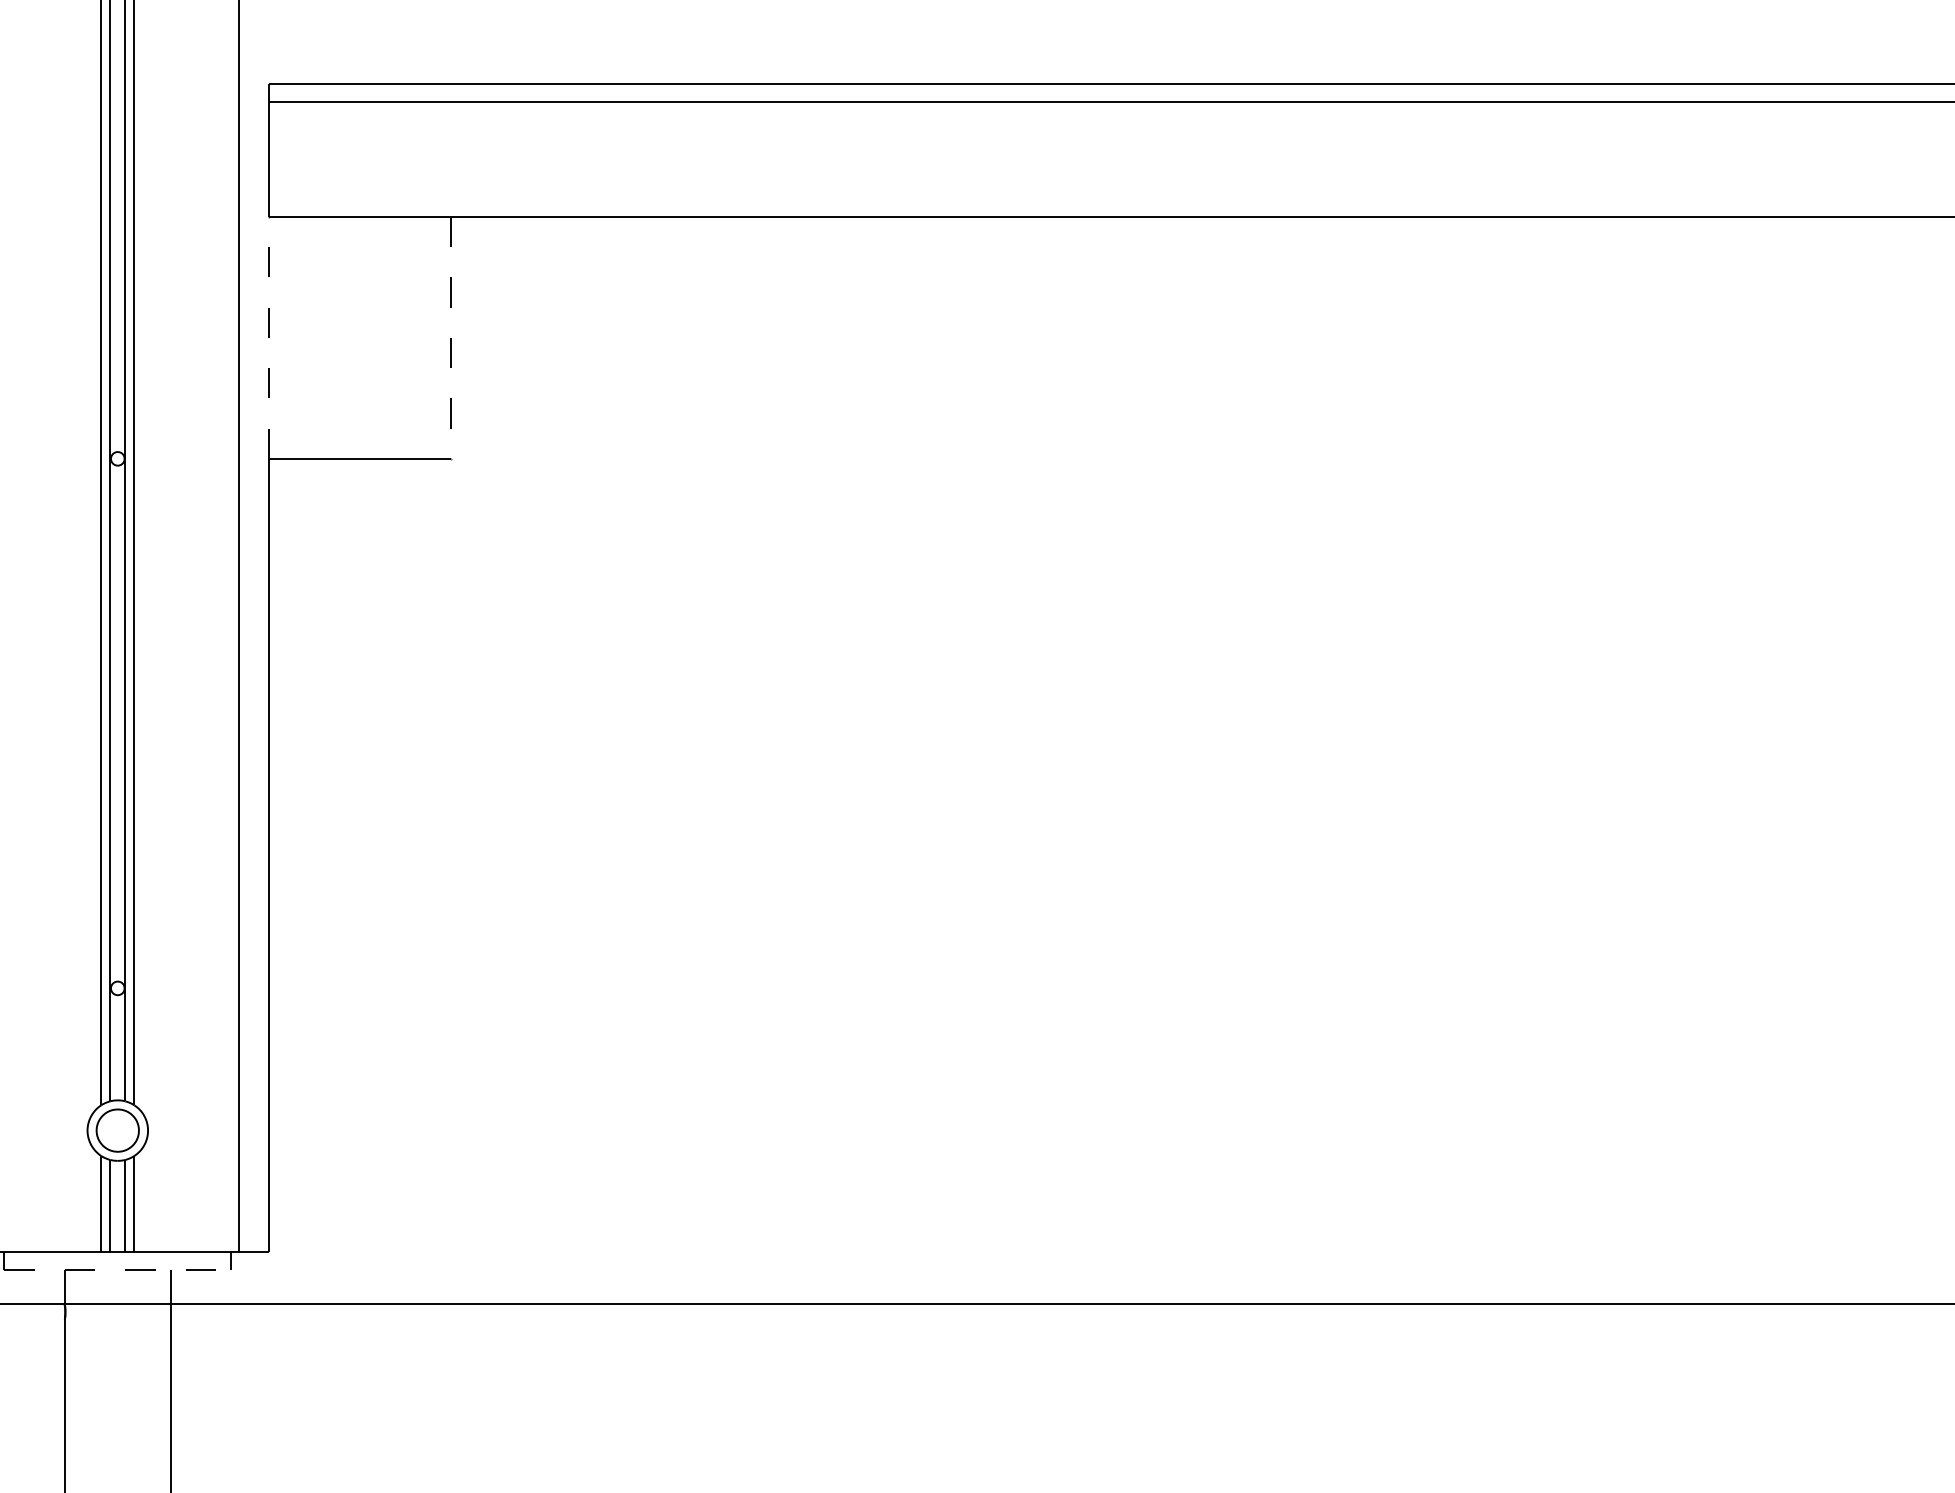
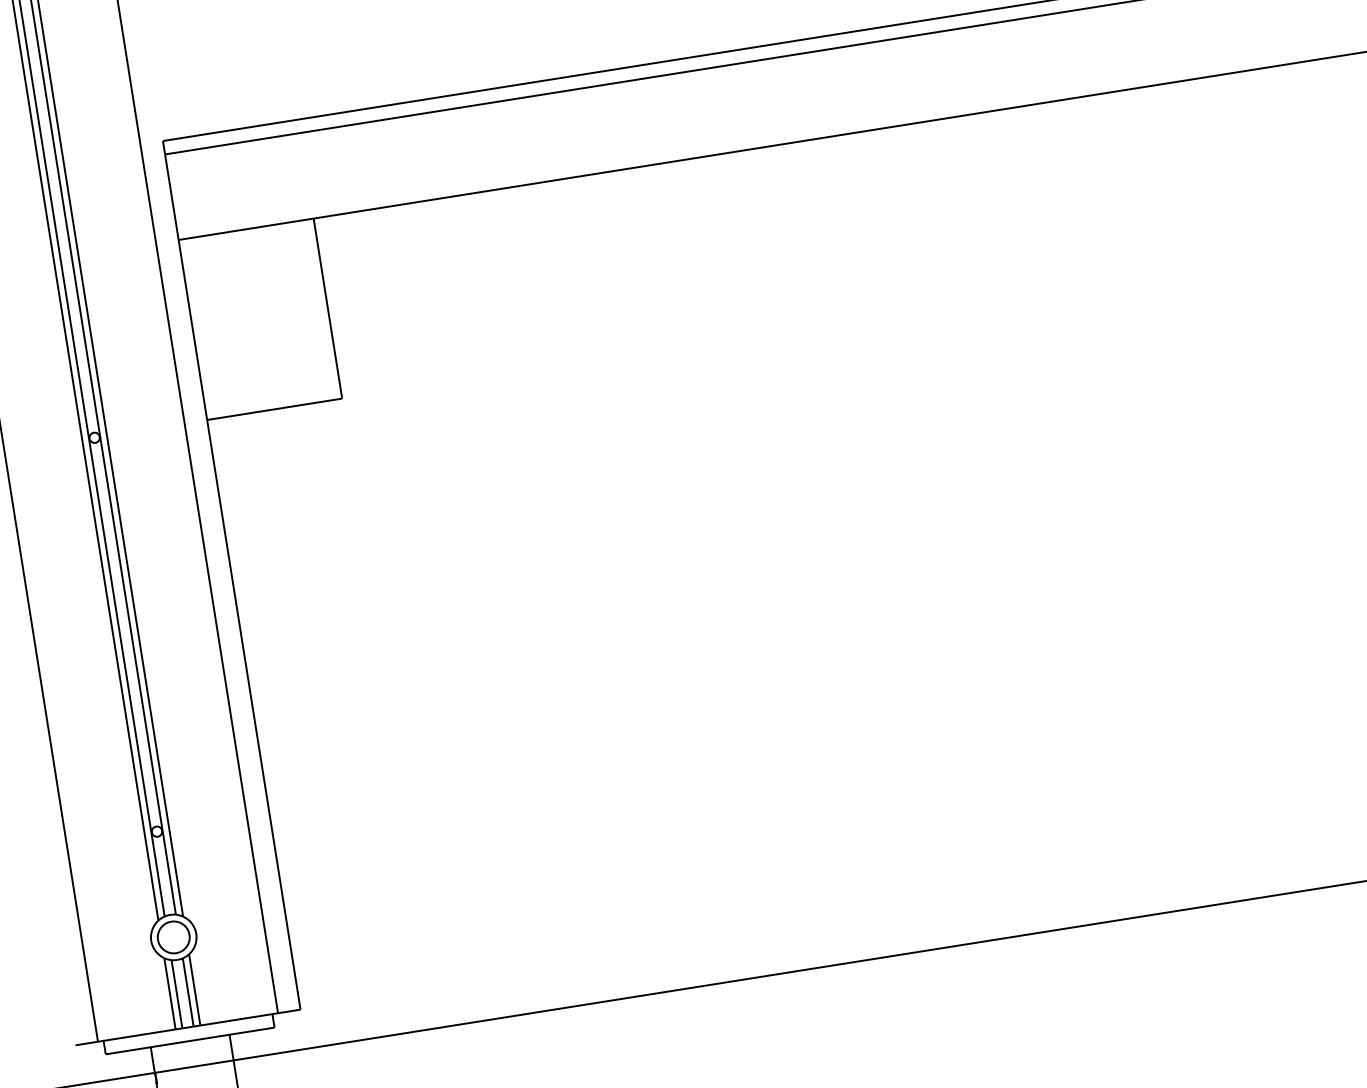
line: (269, 337) -> (193, 329), dashed -> solid
line: (450, 338) -> (327, 309), dashed -> solid
line: (118, 1269) -> (190, 1040), dashed -> solid

